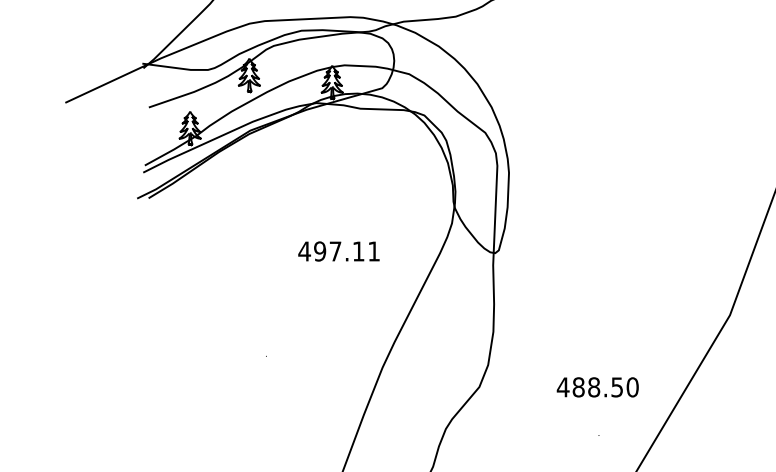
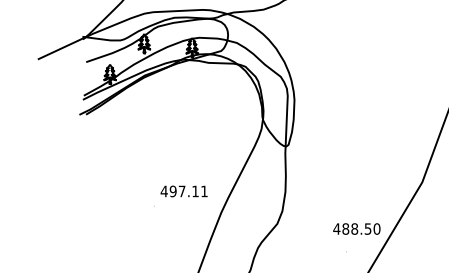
text: (337, 251) -> (183, 191), moved
text: (597, 386) -> (356, 228), moved

